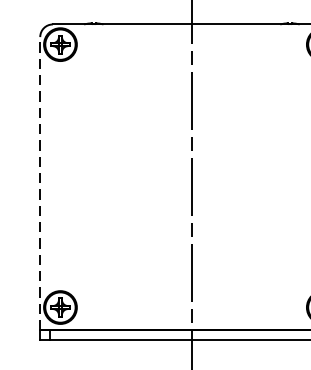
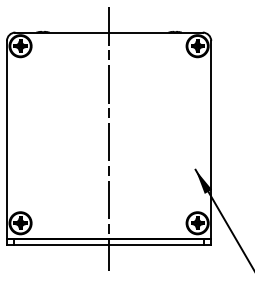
line: (39, 183) -> (6, 139), dashed -> solid

